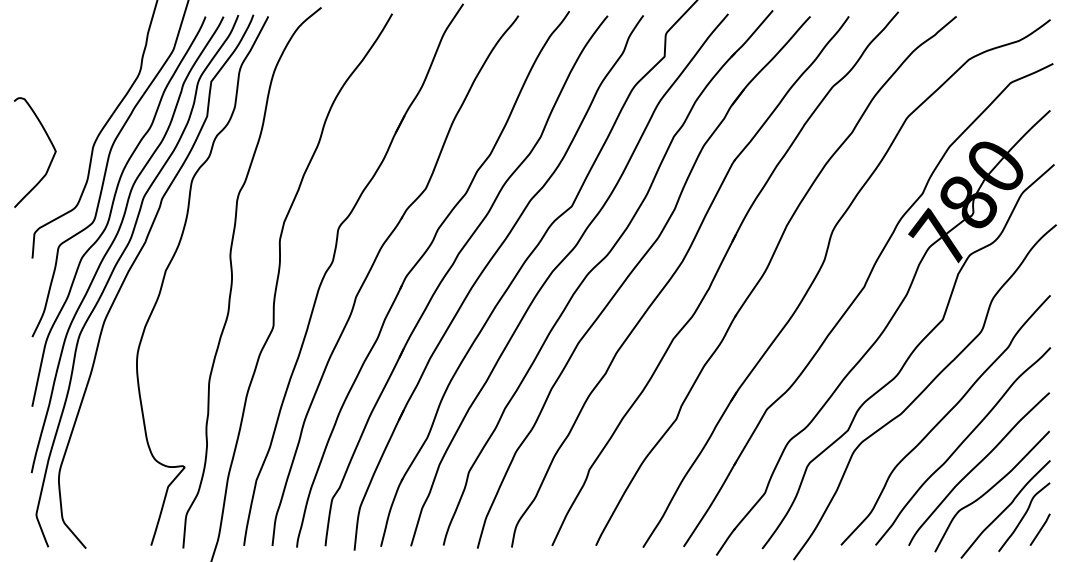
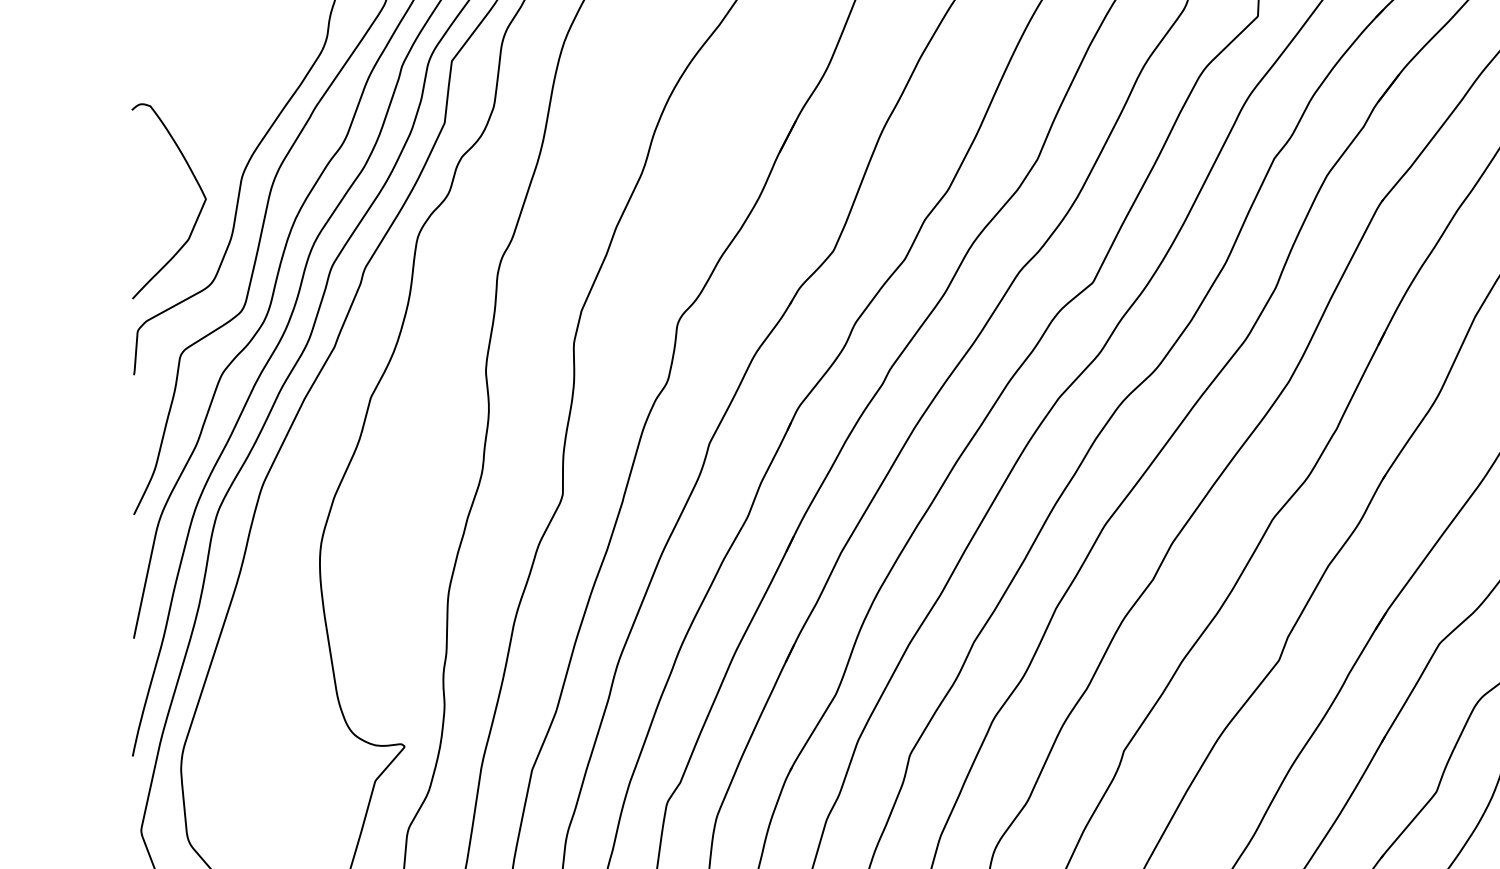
curve: (51, 158) -> (198, 211), moved

